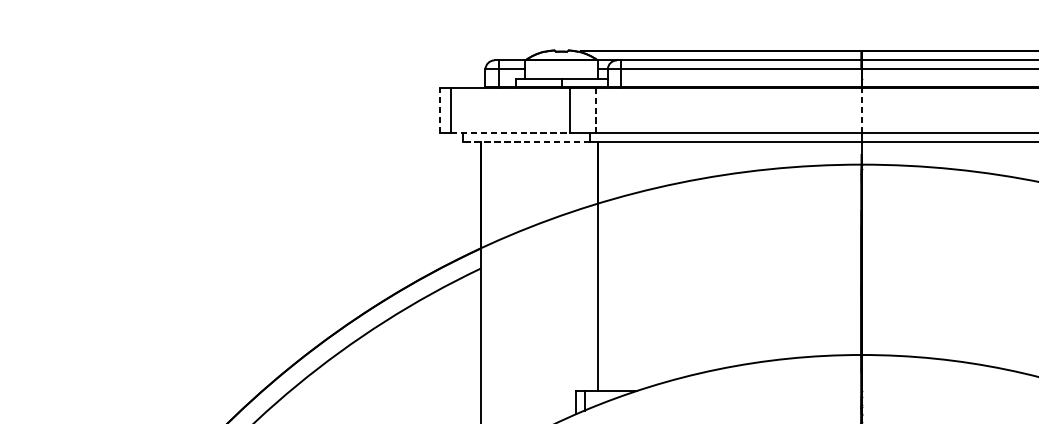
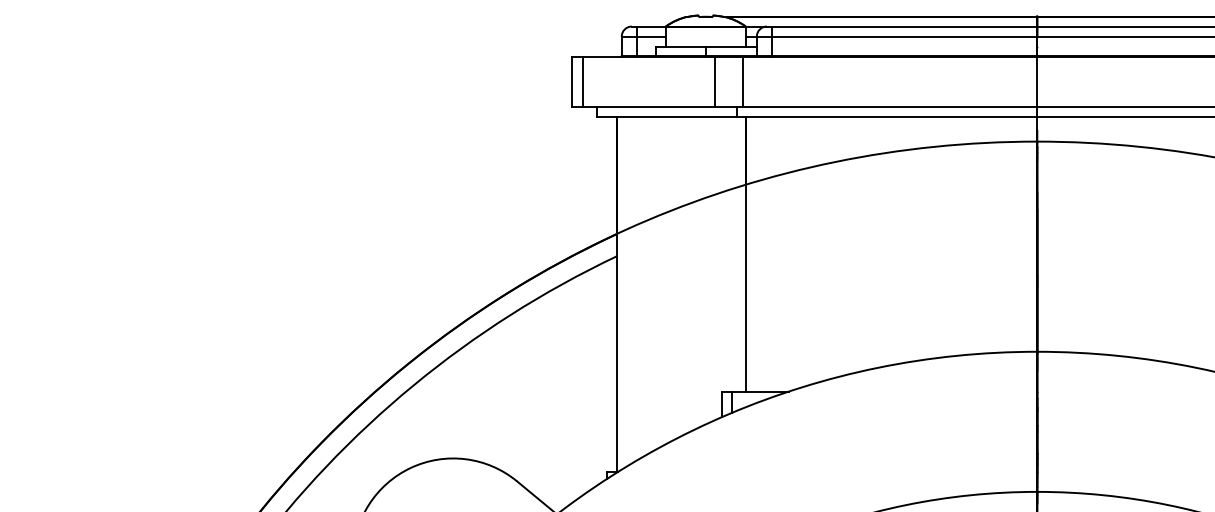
line: (439, 110) -> (571, 81), dashed -> solid
line: (862, 110) -> (1037, 81), dashed -> solid
line: (595, 111) -> (743, 82), dashed -> solid
line: (510, 132) -> (649, 106), dashed -> solid
line: (525, 141) -> (666, 116), dashed -> solid

